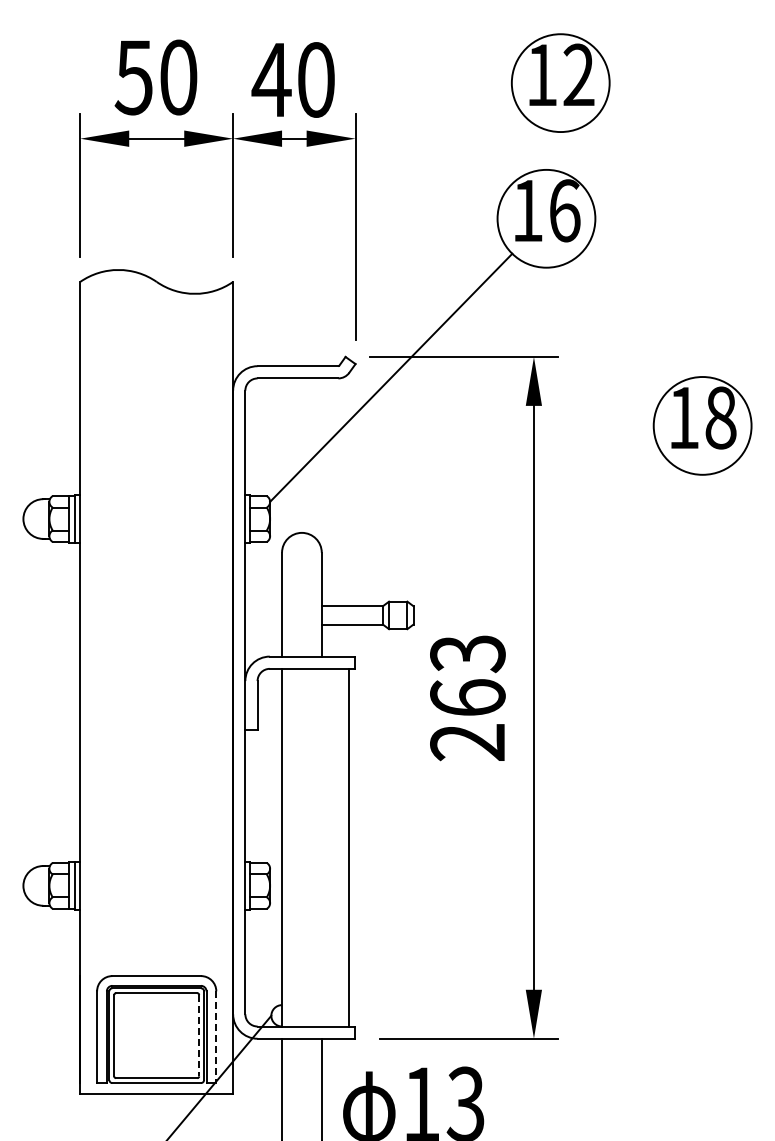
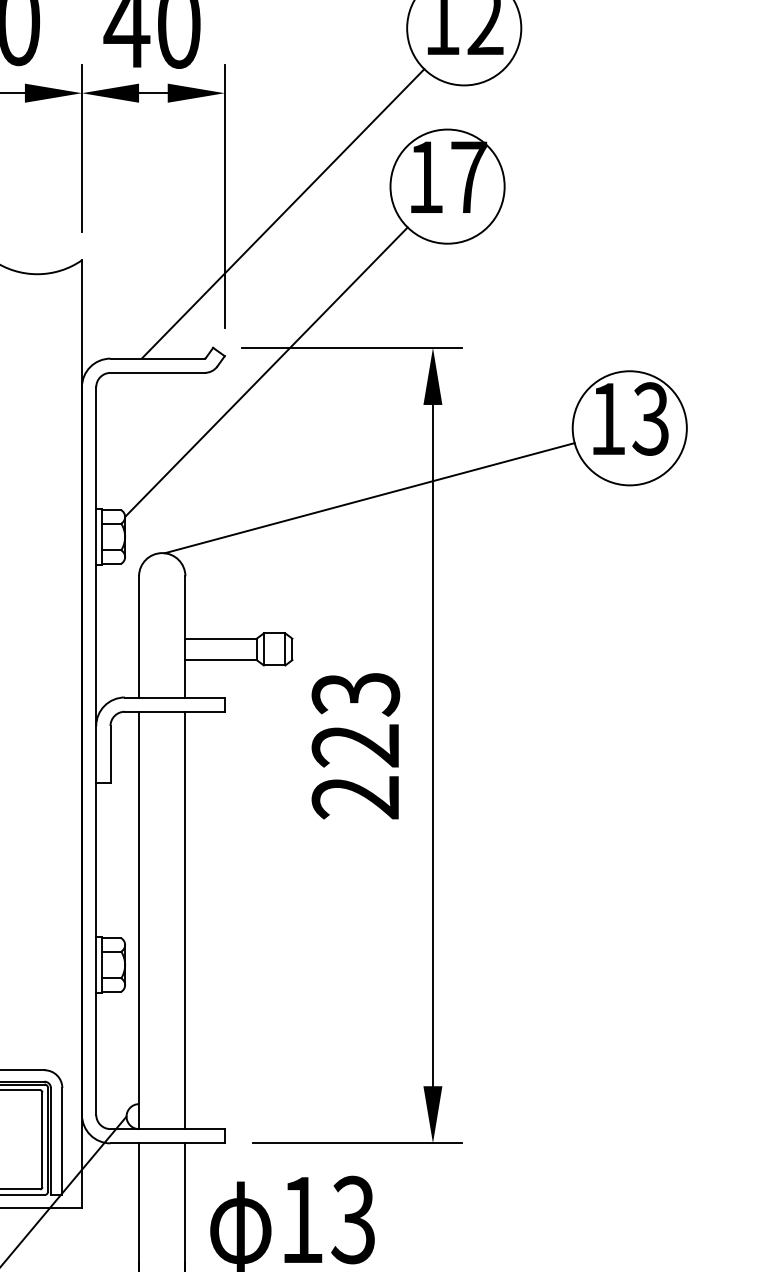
text: (564, 210) -> (468, 176), 16 -> 17
line: (405, 242) -> (283, 214), added
text: (720, 417) -> (650, 418), 18 -> 13
line: (479, 485) -> (369, 497), added
text: (467, 697) -> (355, 745), 263 -> 223
line: (348, 847) -> (185, 920), moved
line: (199, 1035) -> (42, 1139), dashed -> solid
line: (216, 1037) -> (62, 1141), dashed -> solid

